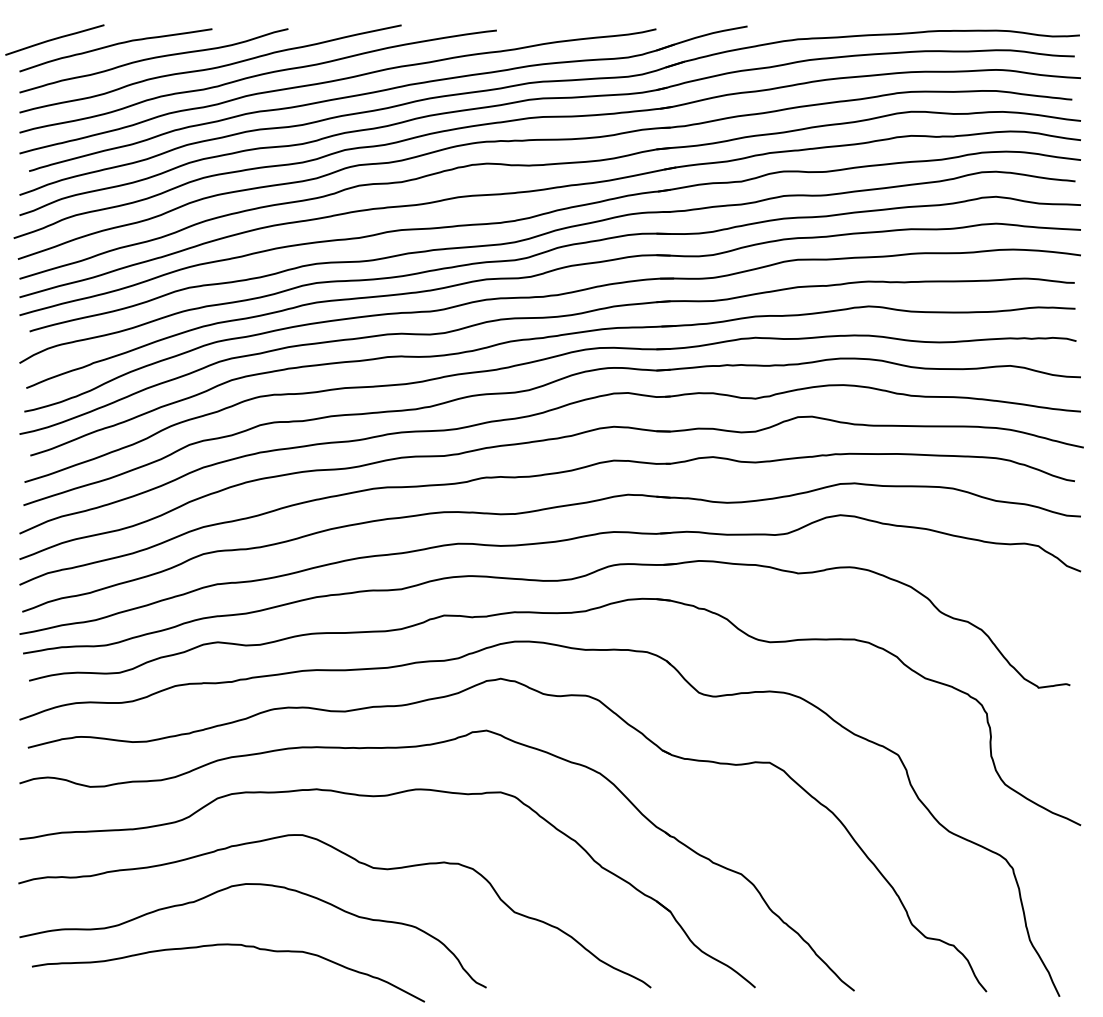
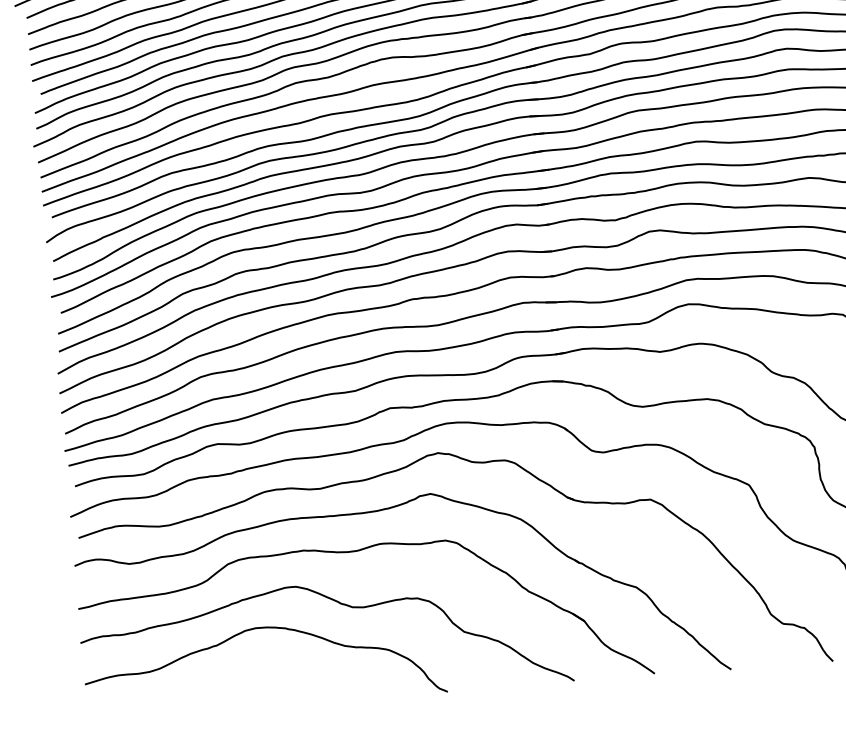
curve: (228, 945) -> (246, 676), removed

